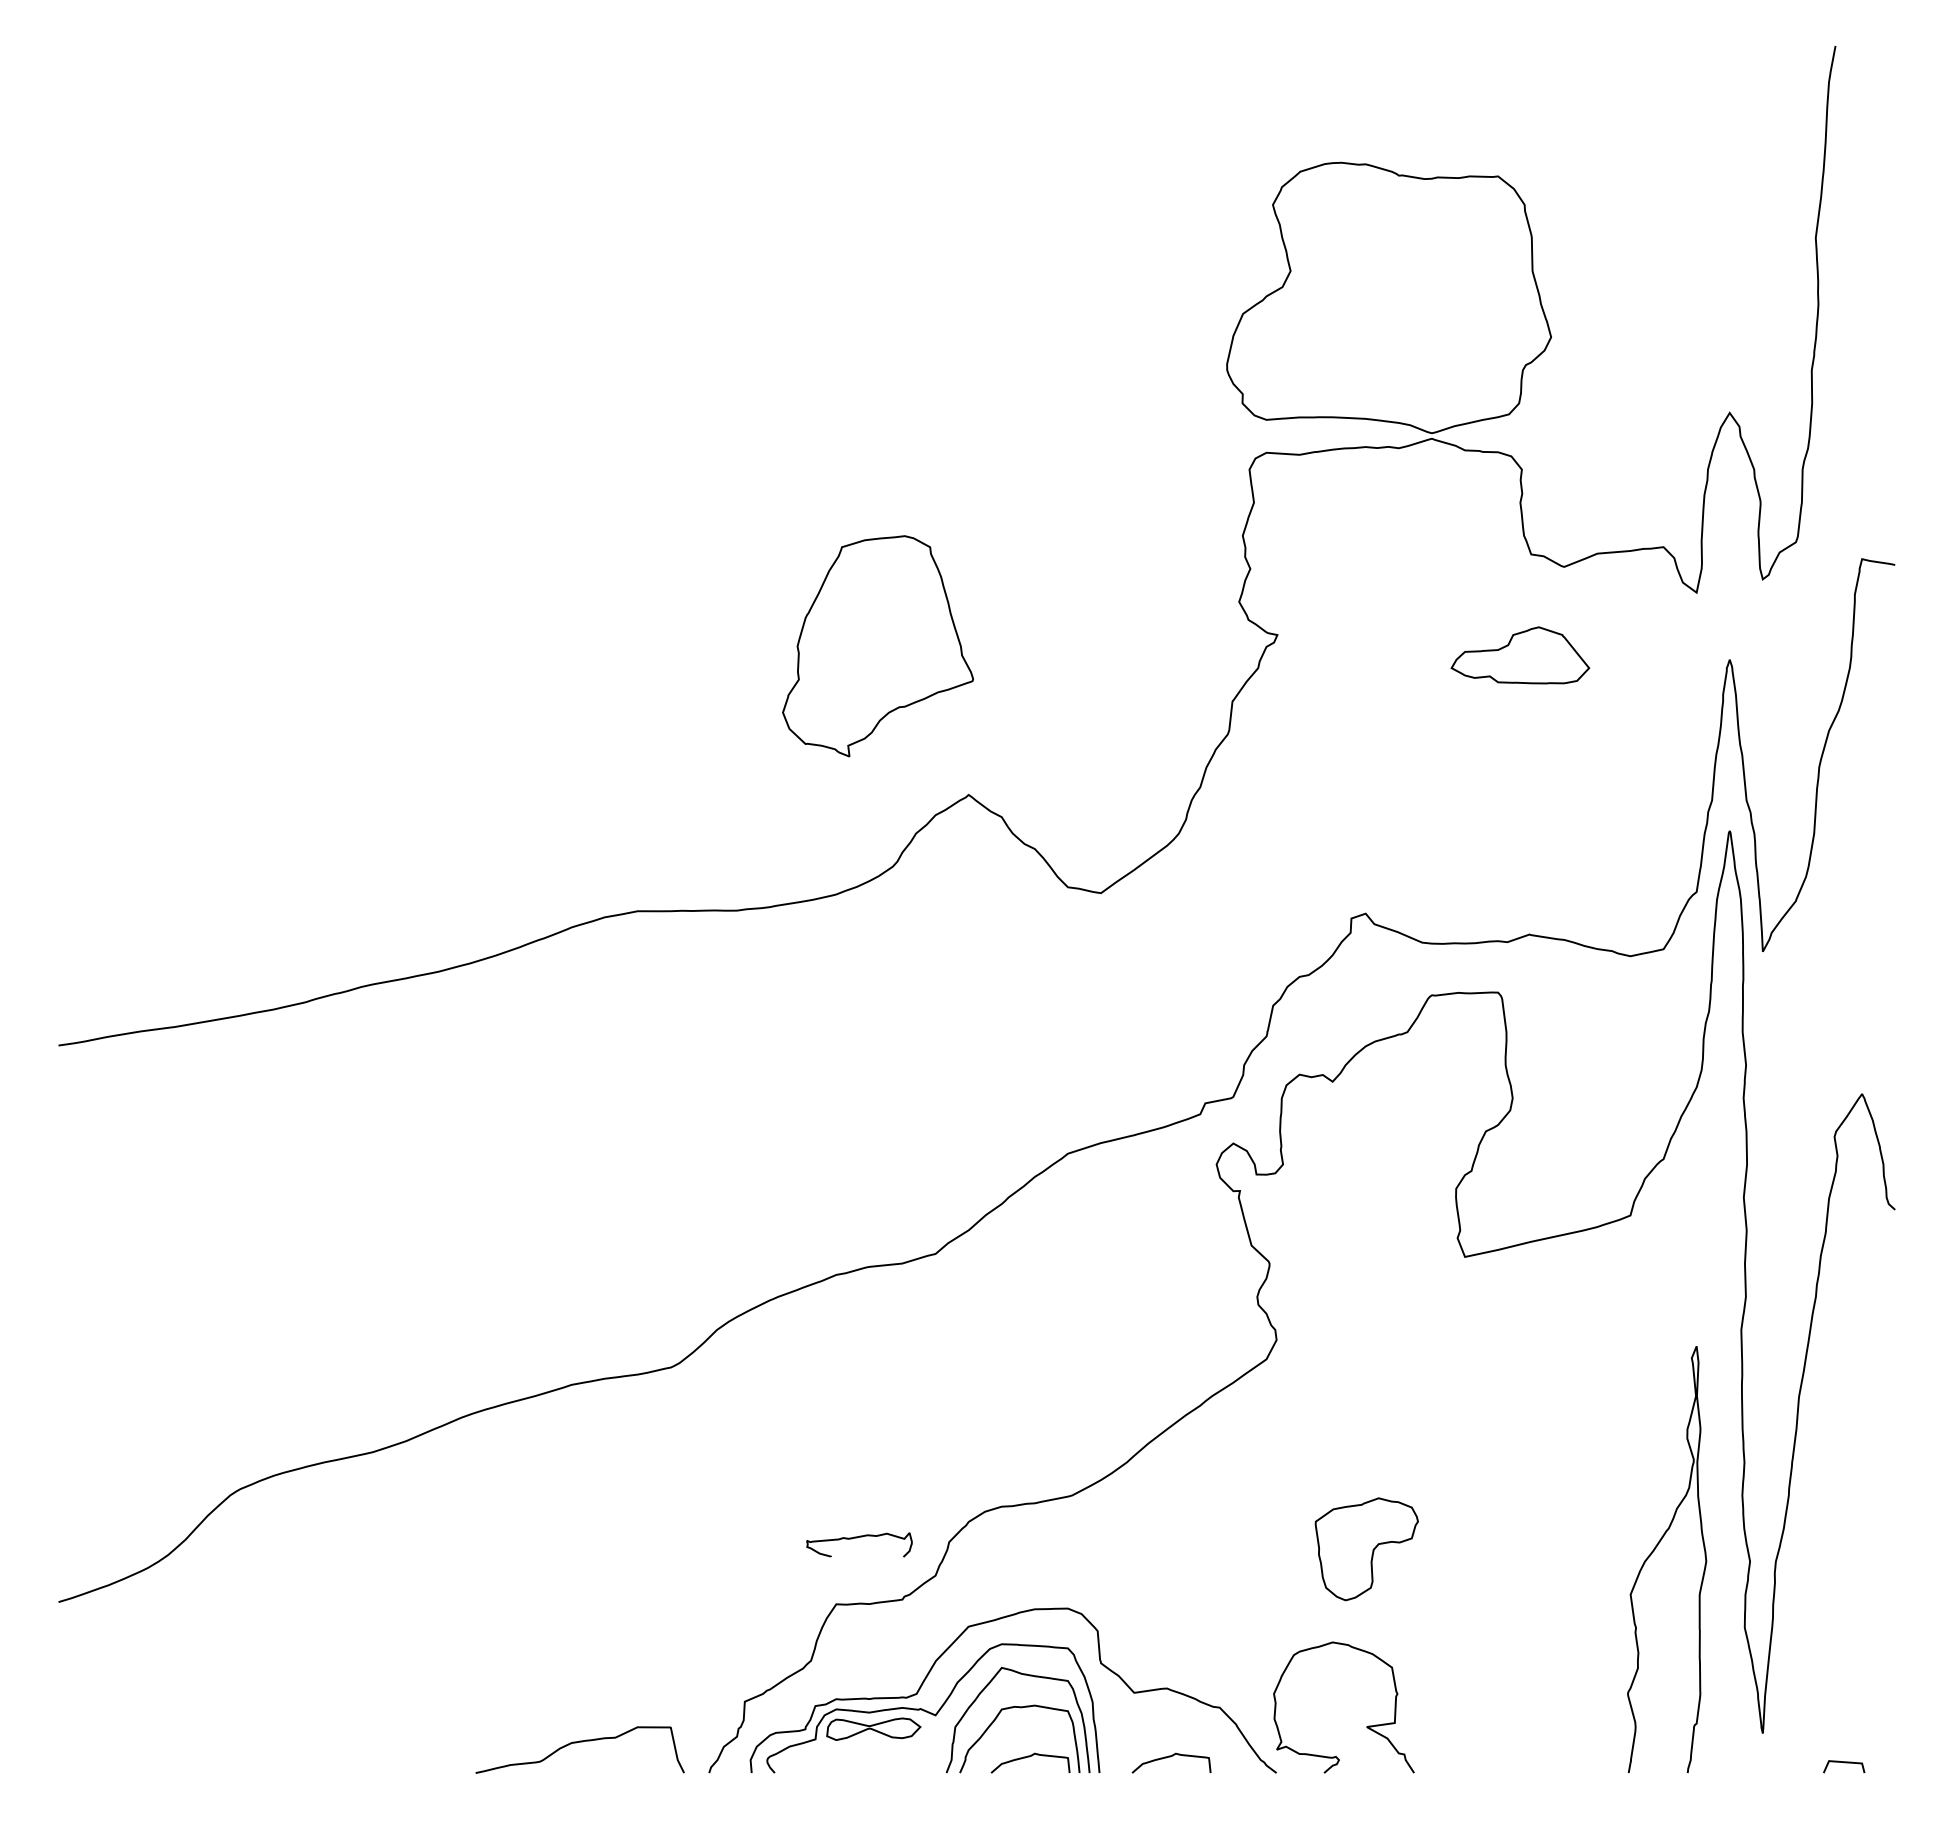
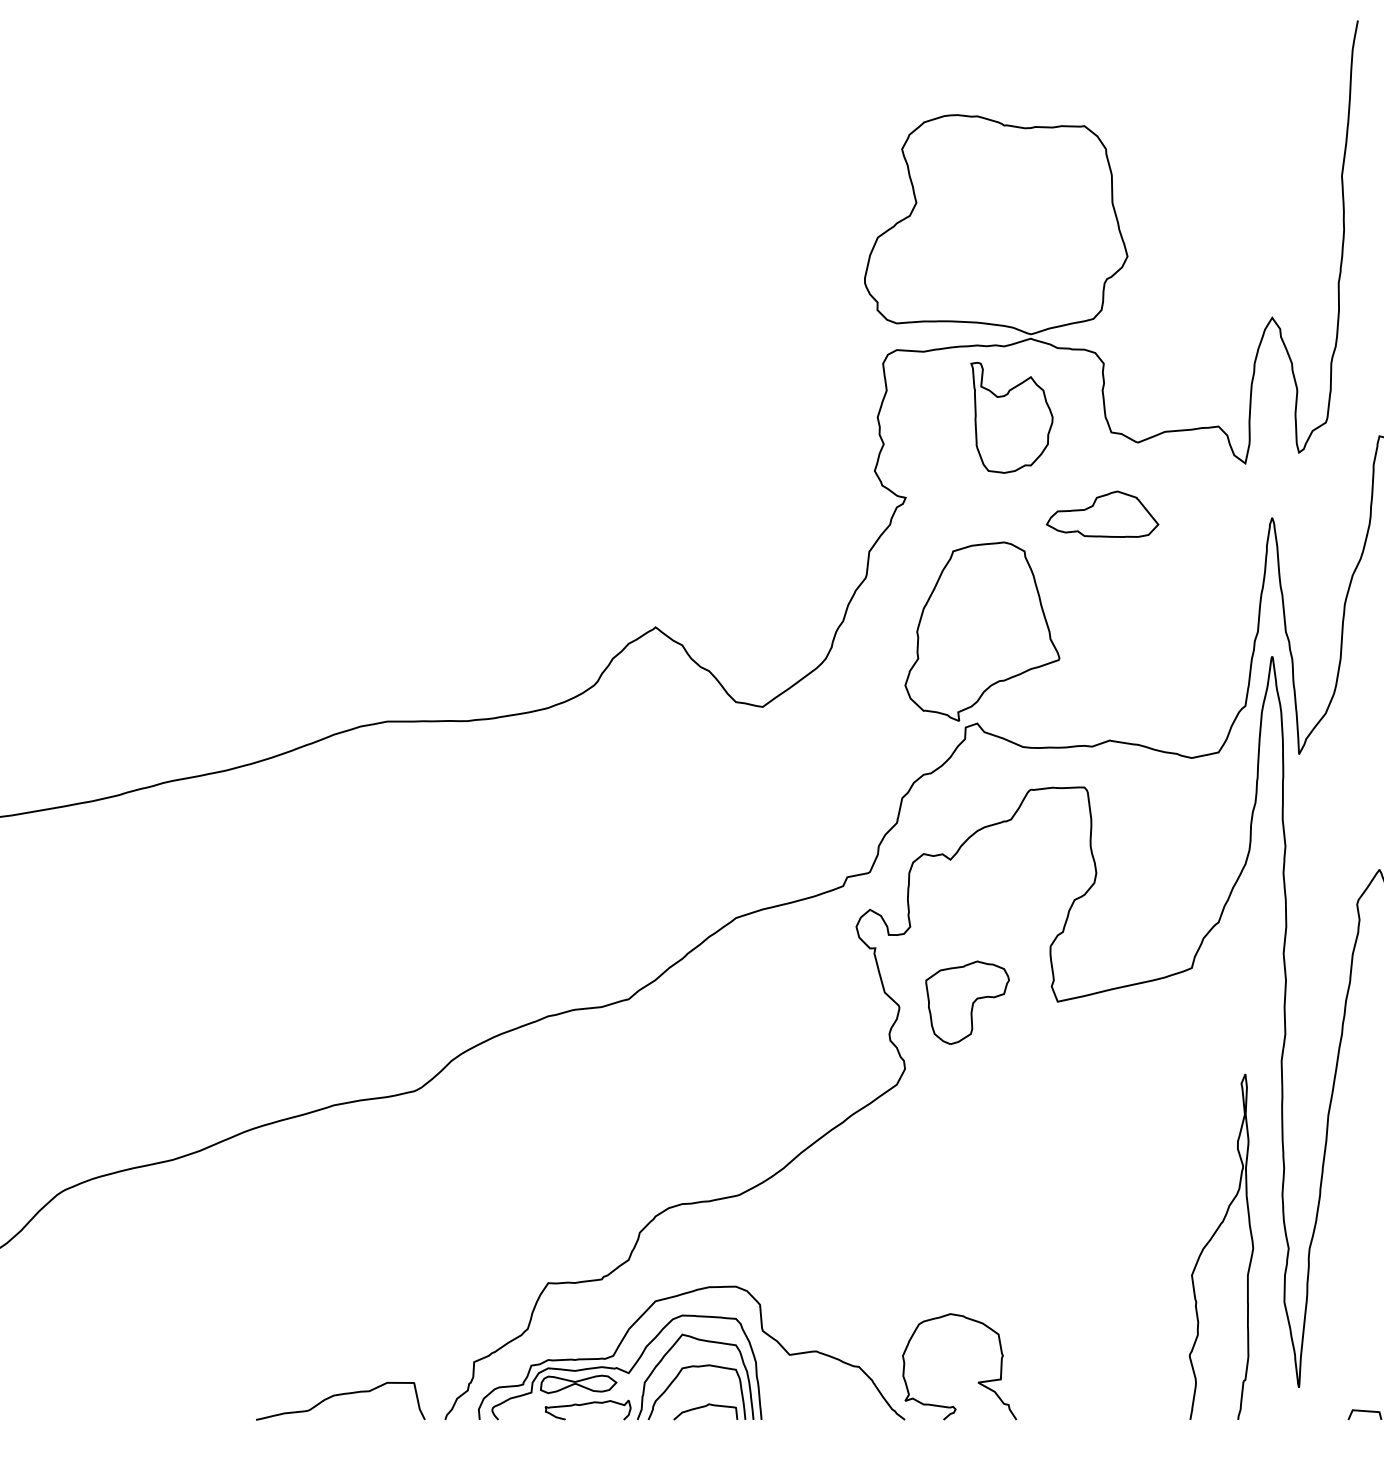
part: (1408, 536) -> (1011, 417), added
part: (877, 646) -> (981, 631), moved
curve: (857, 1538) -> (586, 1404), moved
part: (1366, 1549) -> (967, 1002), moved
curve: (1170, 1757) -> (819, 1407), removed

